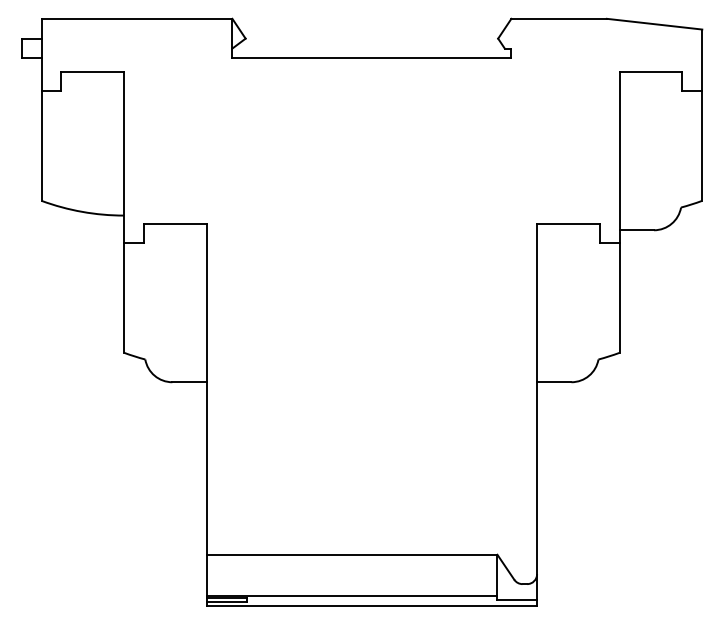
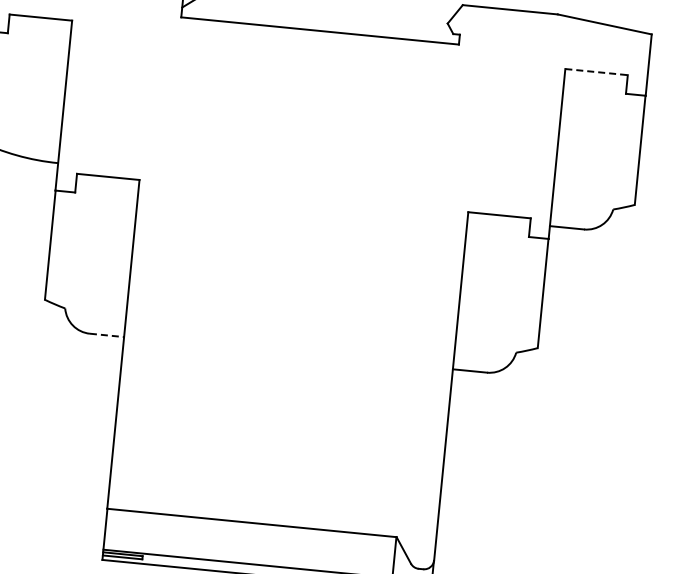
line: (651, 72) -> (596, 72), solid -> dashed
line: (190, 382) -> (107, 335), solid -> dashed

